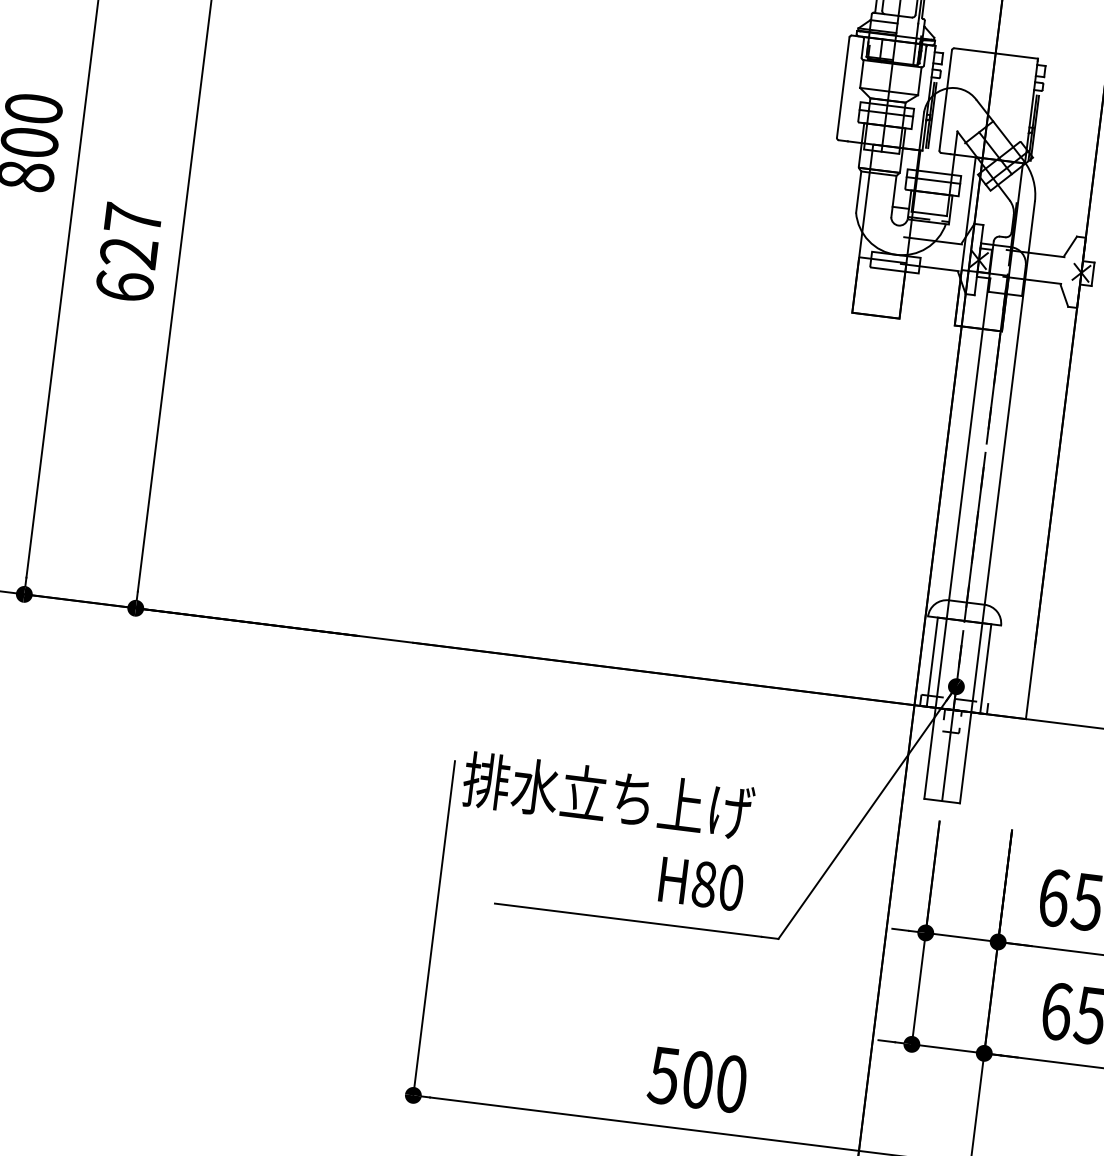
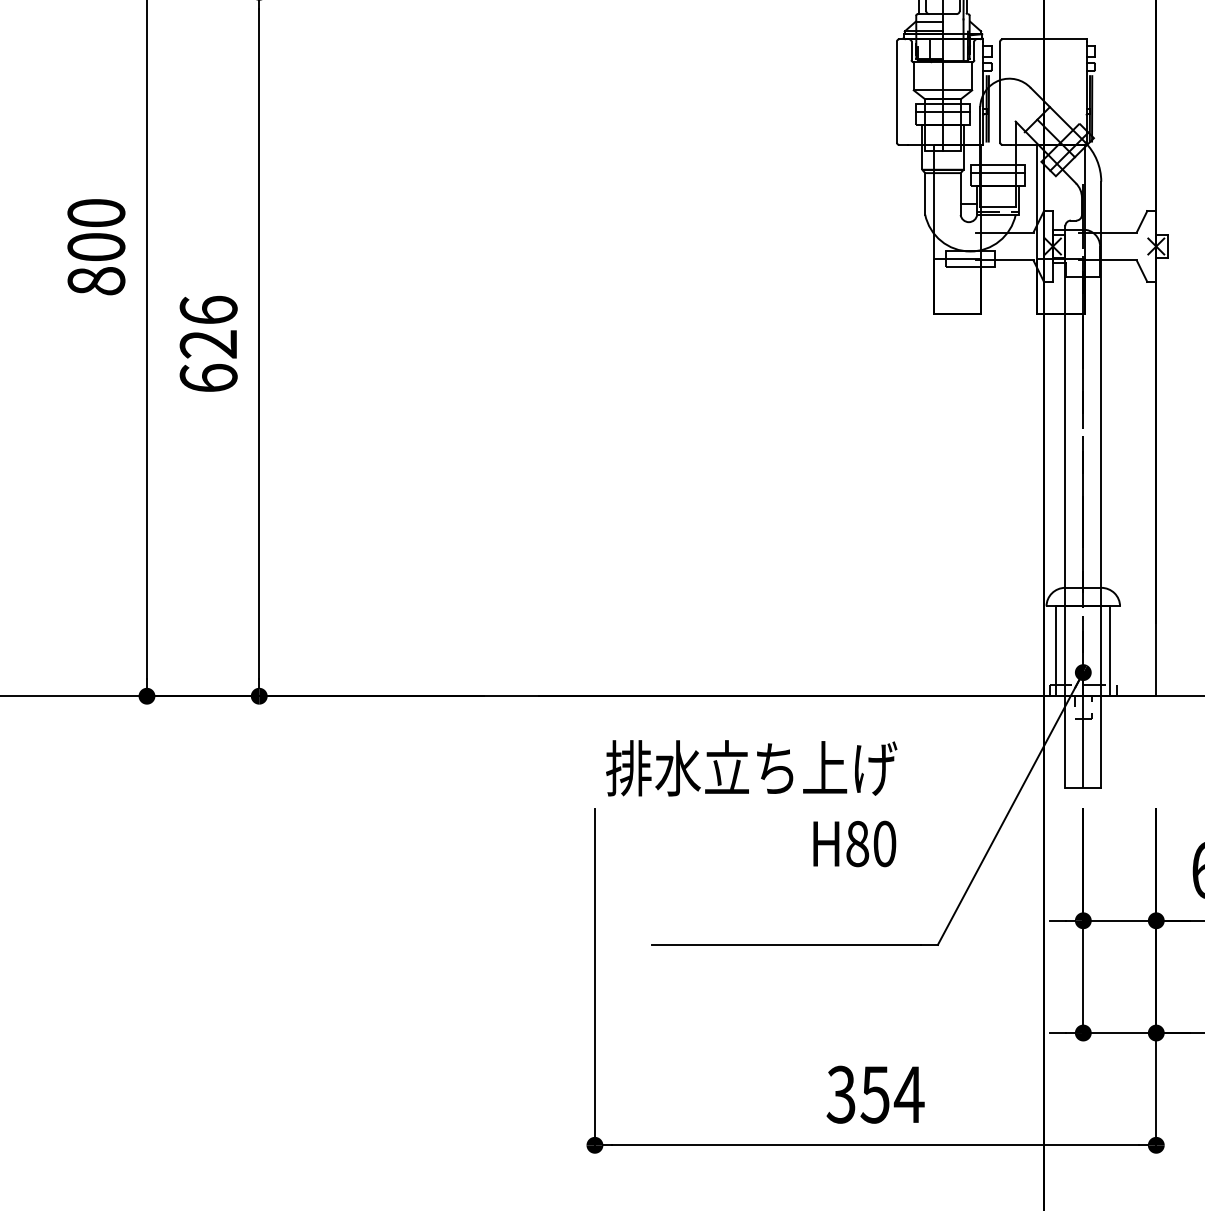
text: (133, 218) -> (208, 309), 627 -> 626
text: (604, 831) -> (751, 803), moved
text: (698, 1079) -> (875, 1094), 500 -> 354

